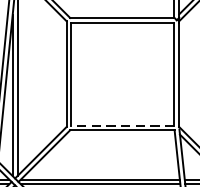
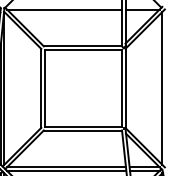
line: (123, 125) -> (83, 126), dashed -> solid

